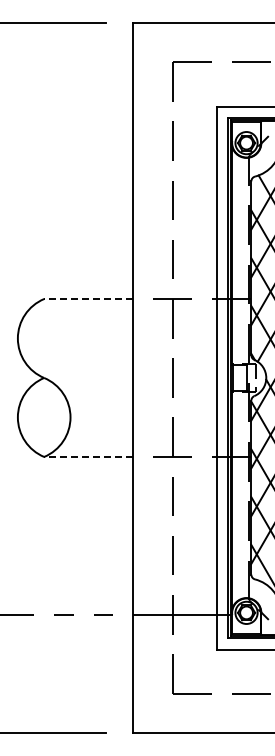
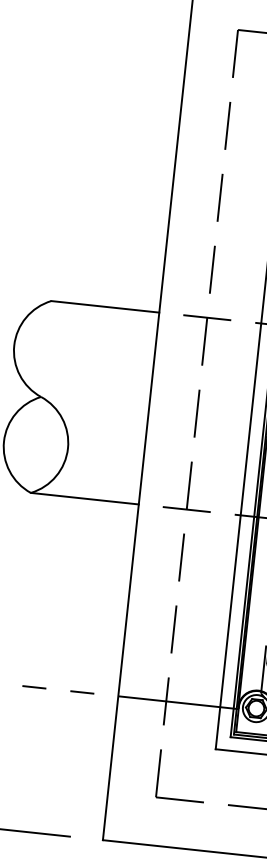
line: (88, 299) -> (105, 307), dashed -> solid
line: (88, 456) -> (84, 498), dashed -> solid

